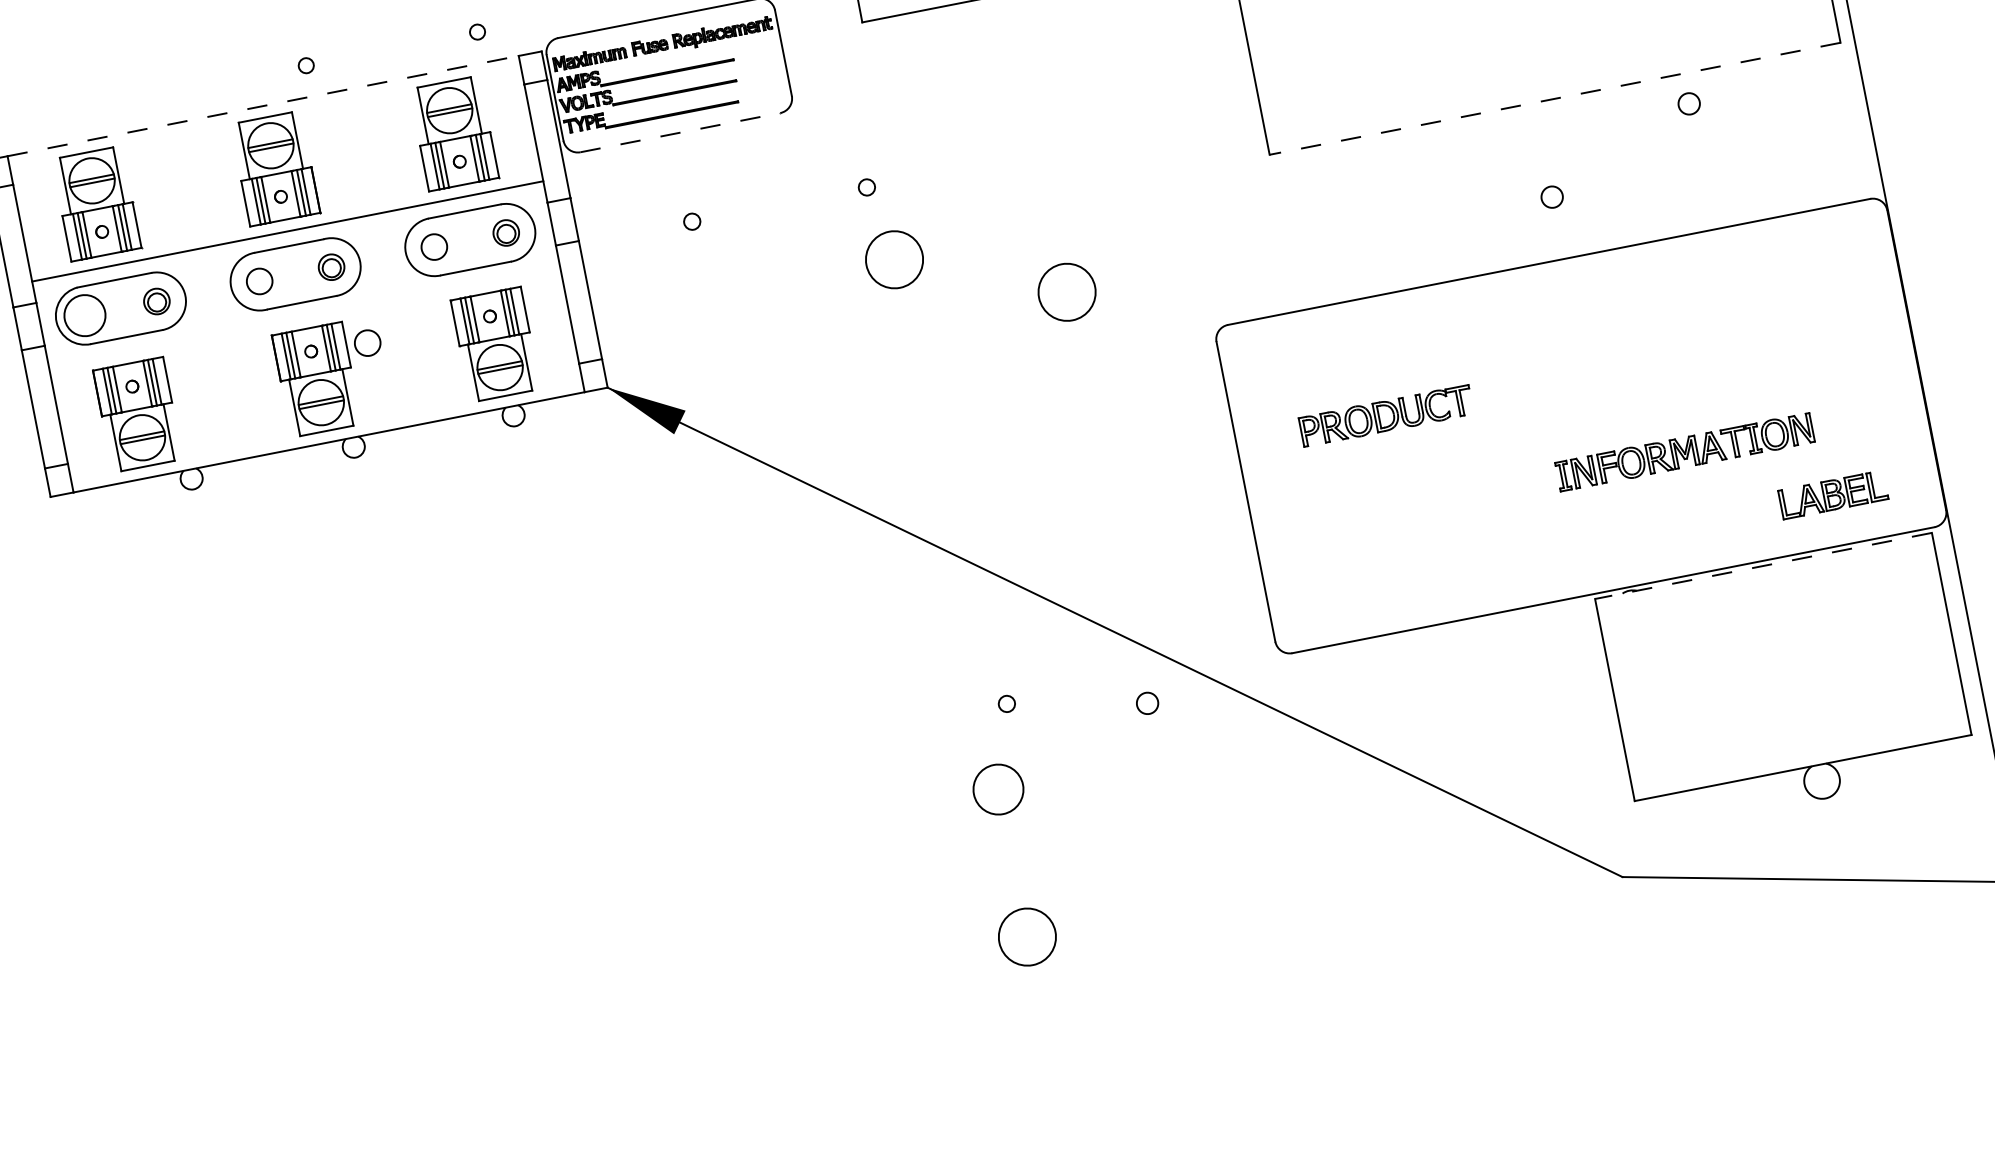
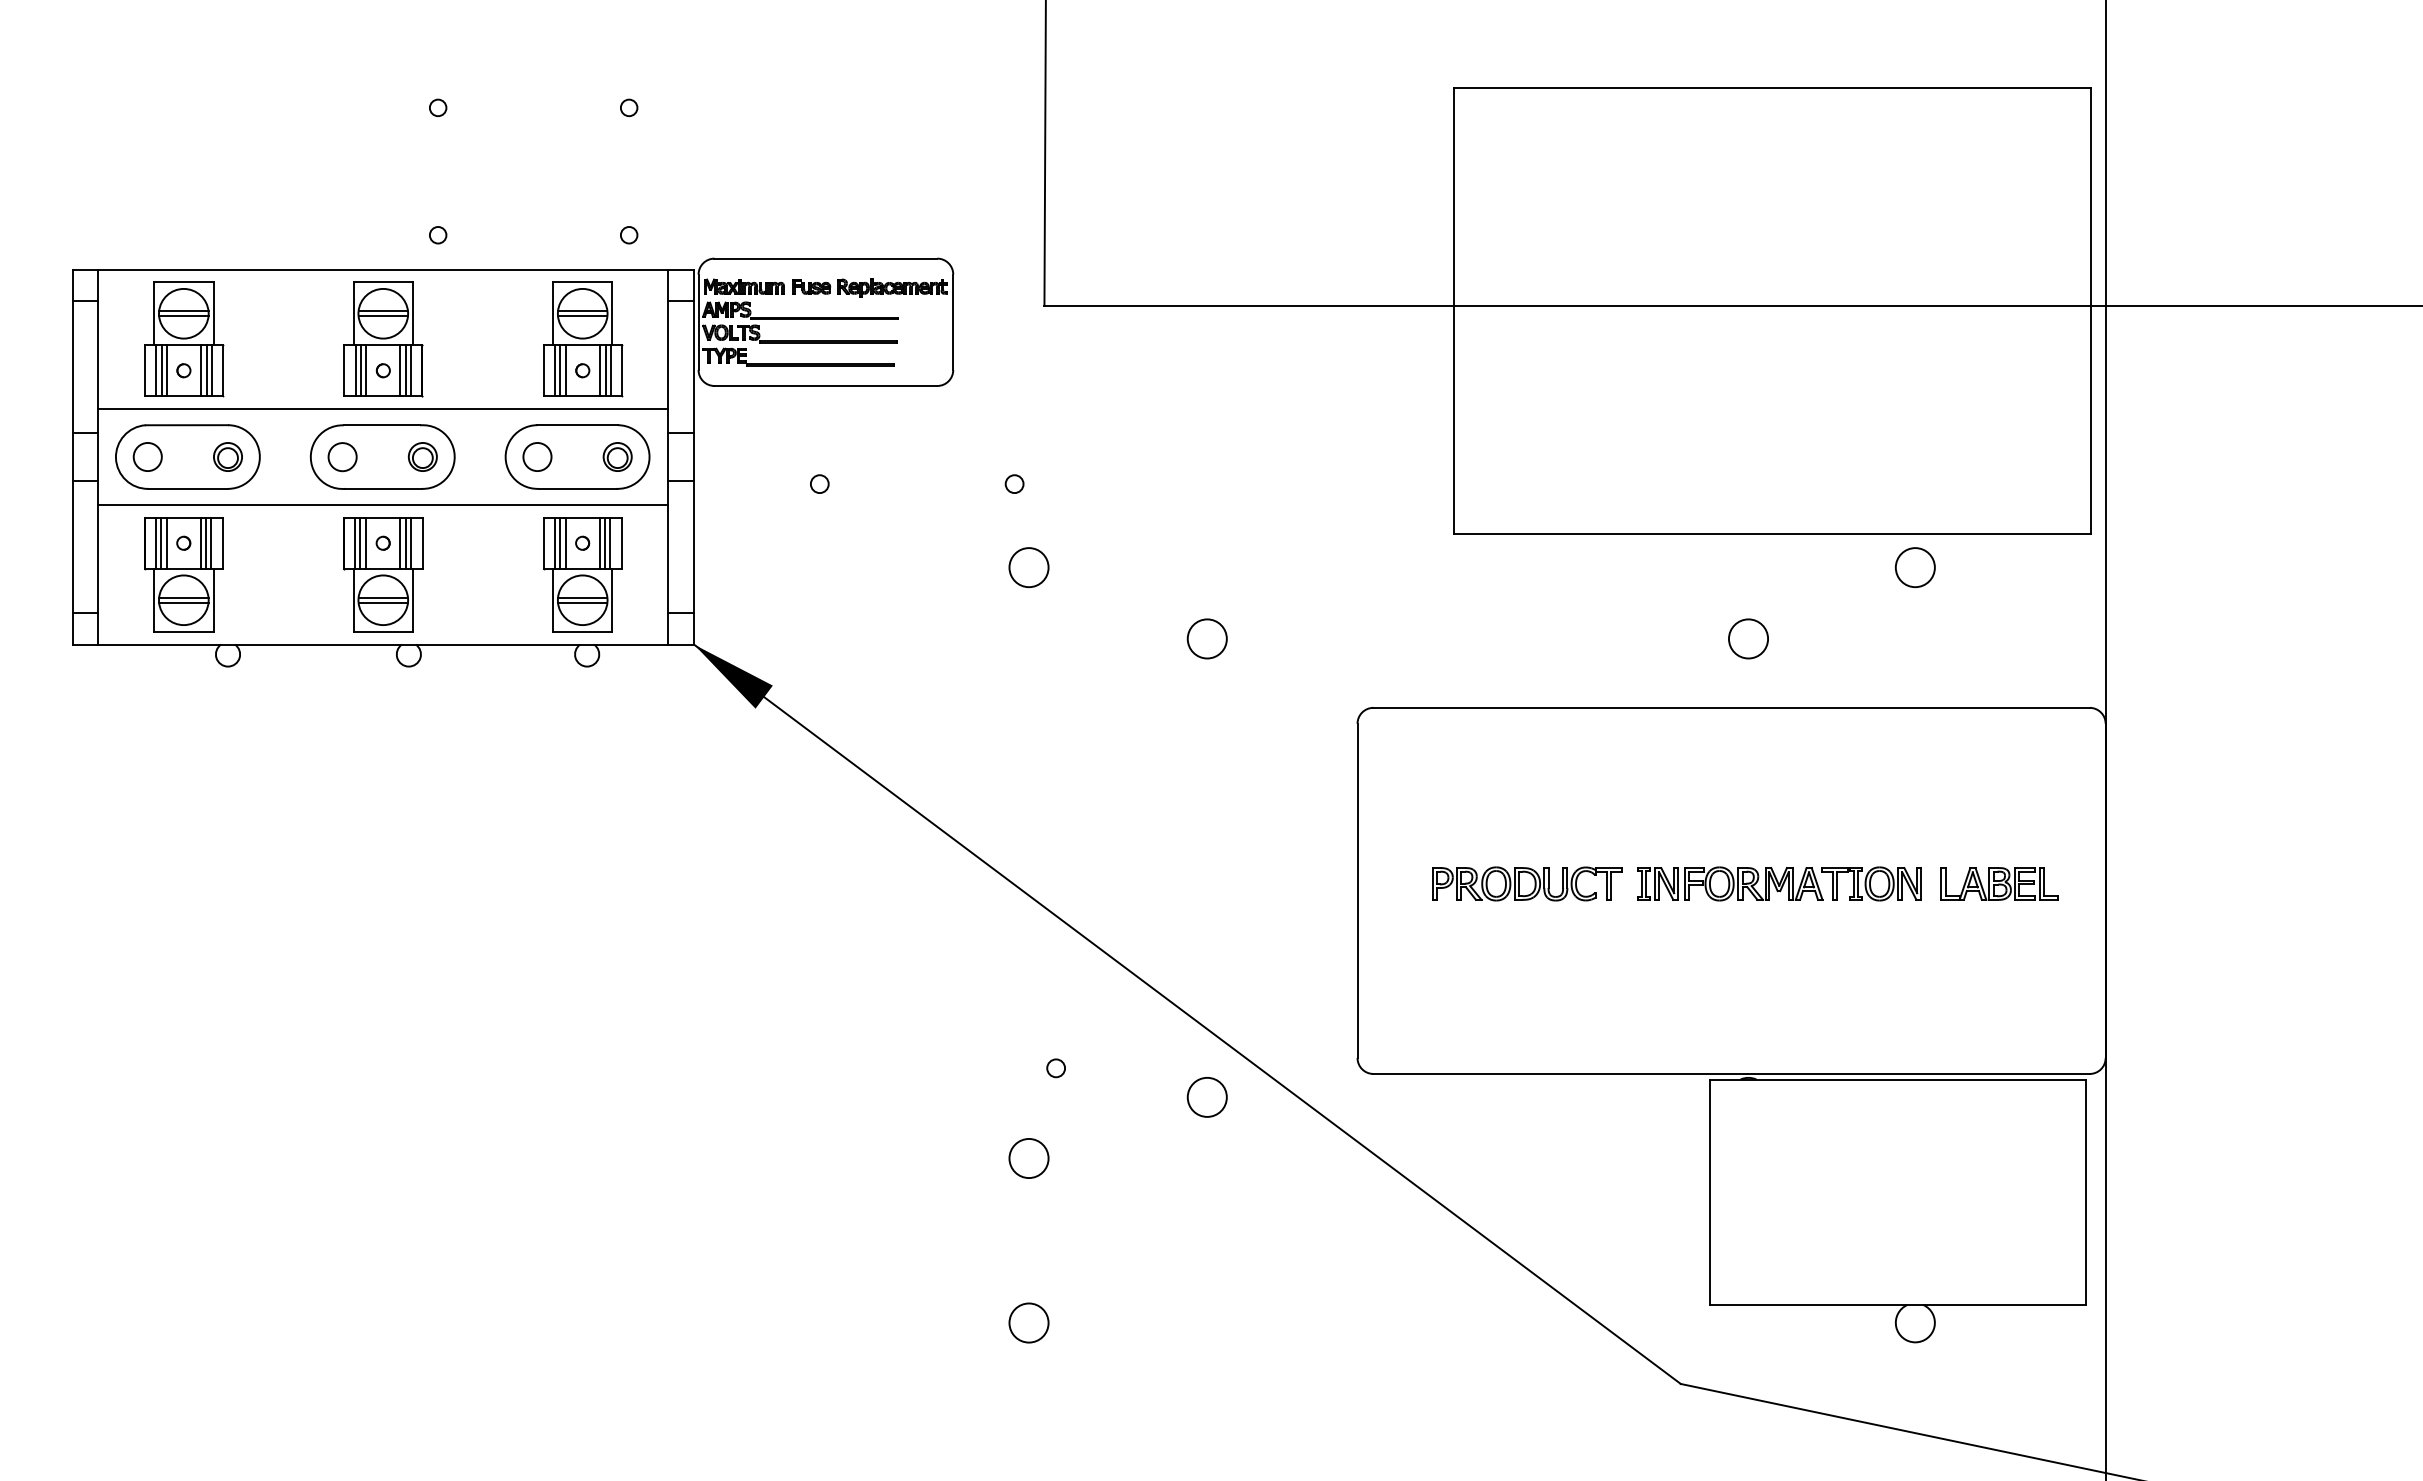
line: (1554, 98) -> (1771, 533), dashed -> solid
circle: (1688, 103) -> (1914, 567), size x1.67
line: (263, 106) -> (383, 269), dashed -> solid
line: (680, 132) -> (826, 385), dashed -> solid
circle: (1552, 196) -> (1748, 638), size x1.67
circle: (894, 259) -> (1028, 567), size x0.62
circle: (1066, 292) -> (1206, 638), size x0.62
circle: (84, 315) -> (147, 456), size x0.62
line: (304, 316) -> (383, 504), added
circle: (367, 343) -> (445, 546), removed
part: (1386, 415) -> (1527, 883), moved
part: (1685, 451) -> (1779, 883), moved
part: (1833, 494) -> (1999, 883), moved
line: (1763, 565) -> (1897, 1079), dashed -> solid
circle: (1146, 702) -> (1206, 1096), size x1.67
circle: (998, 789) -> (1028, 1158), size x0.71
circle: (1026, 936) -> (1028, 1322), size x0.62

